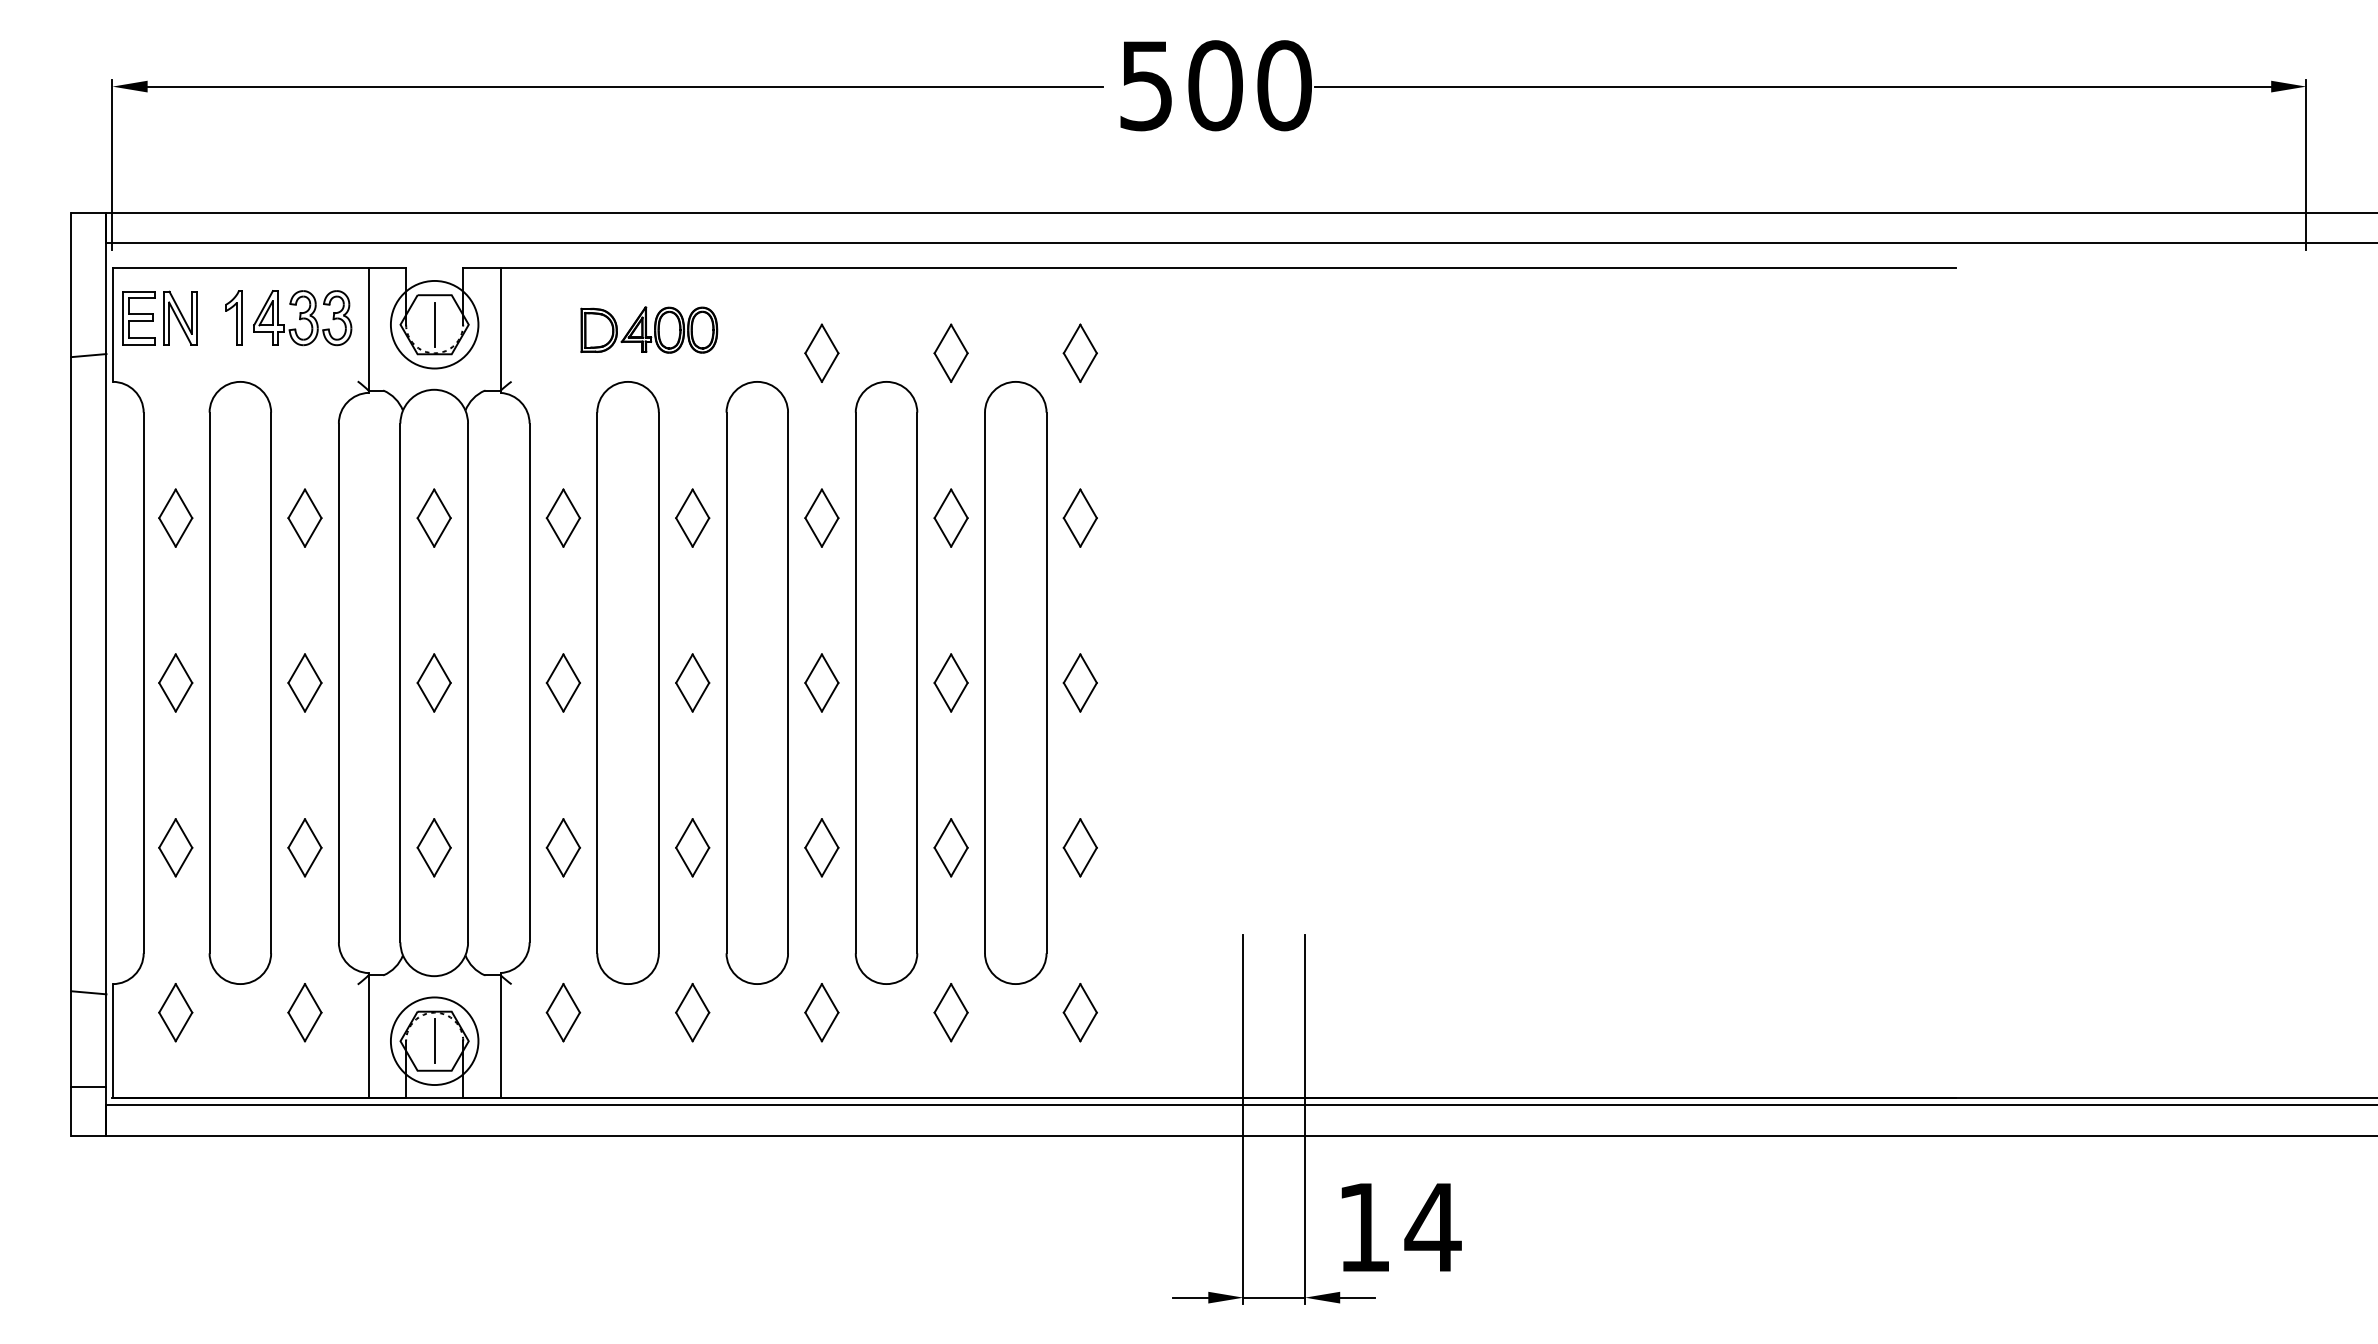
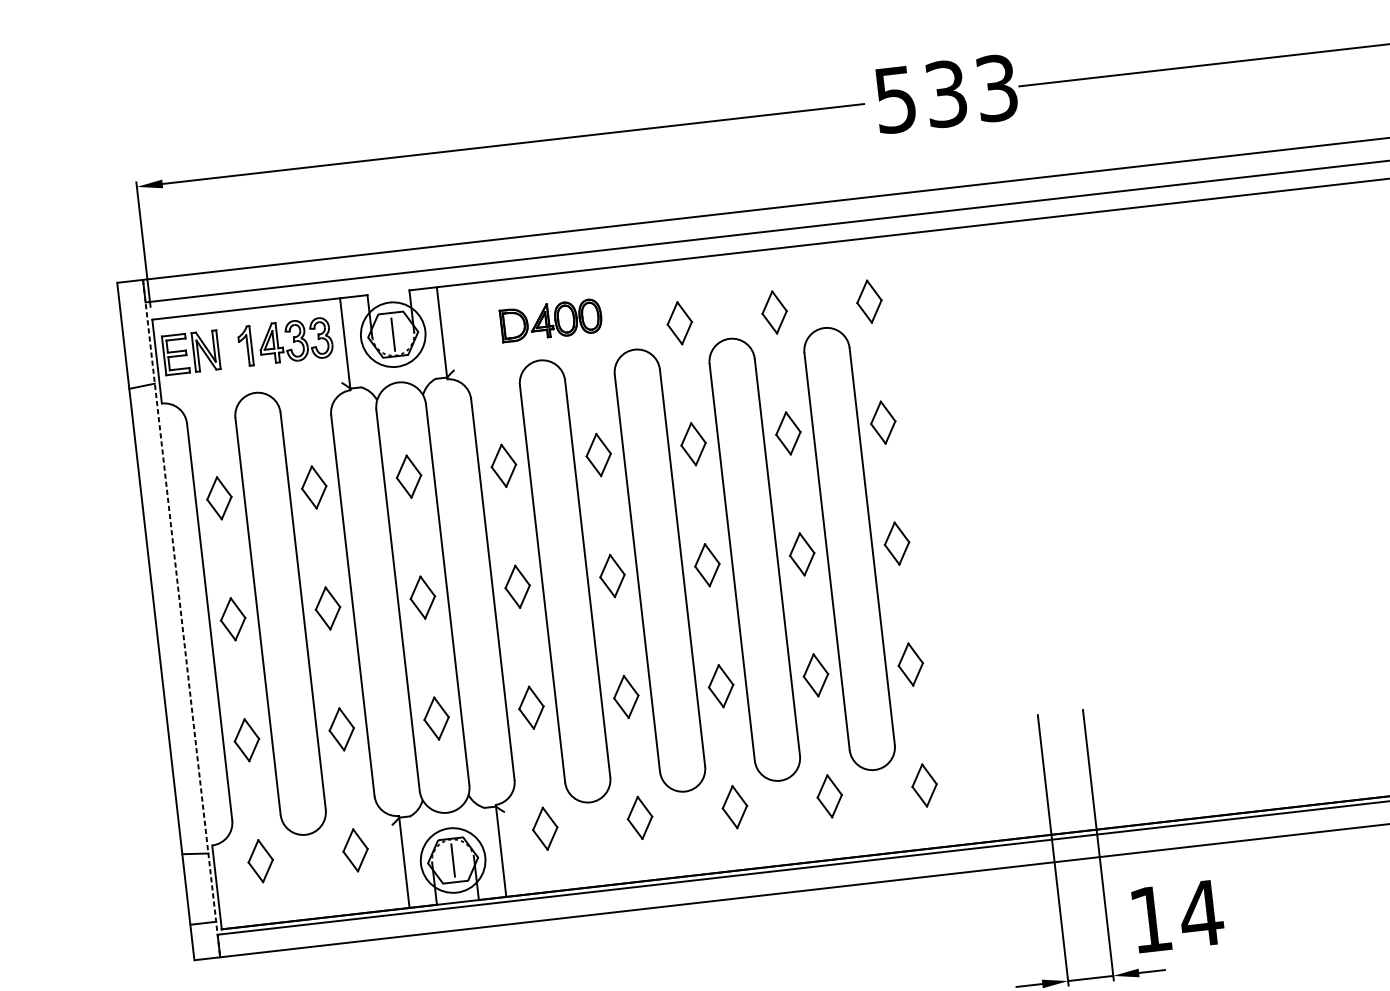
text: (1249, 85) -> (971, 91), 500 -> 533
line: (106, 674) -> (181, 618), solid -> dashed

